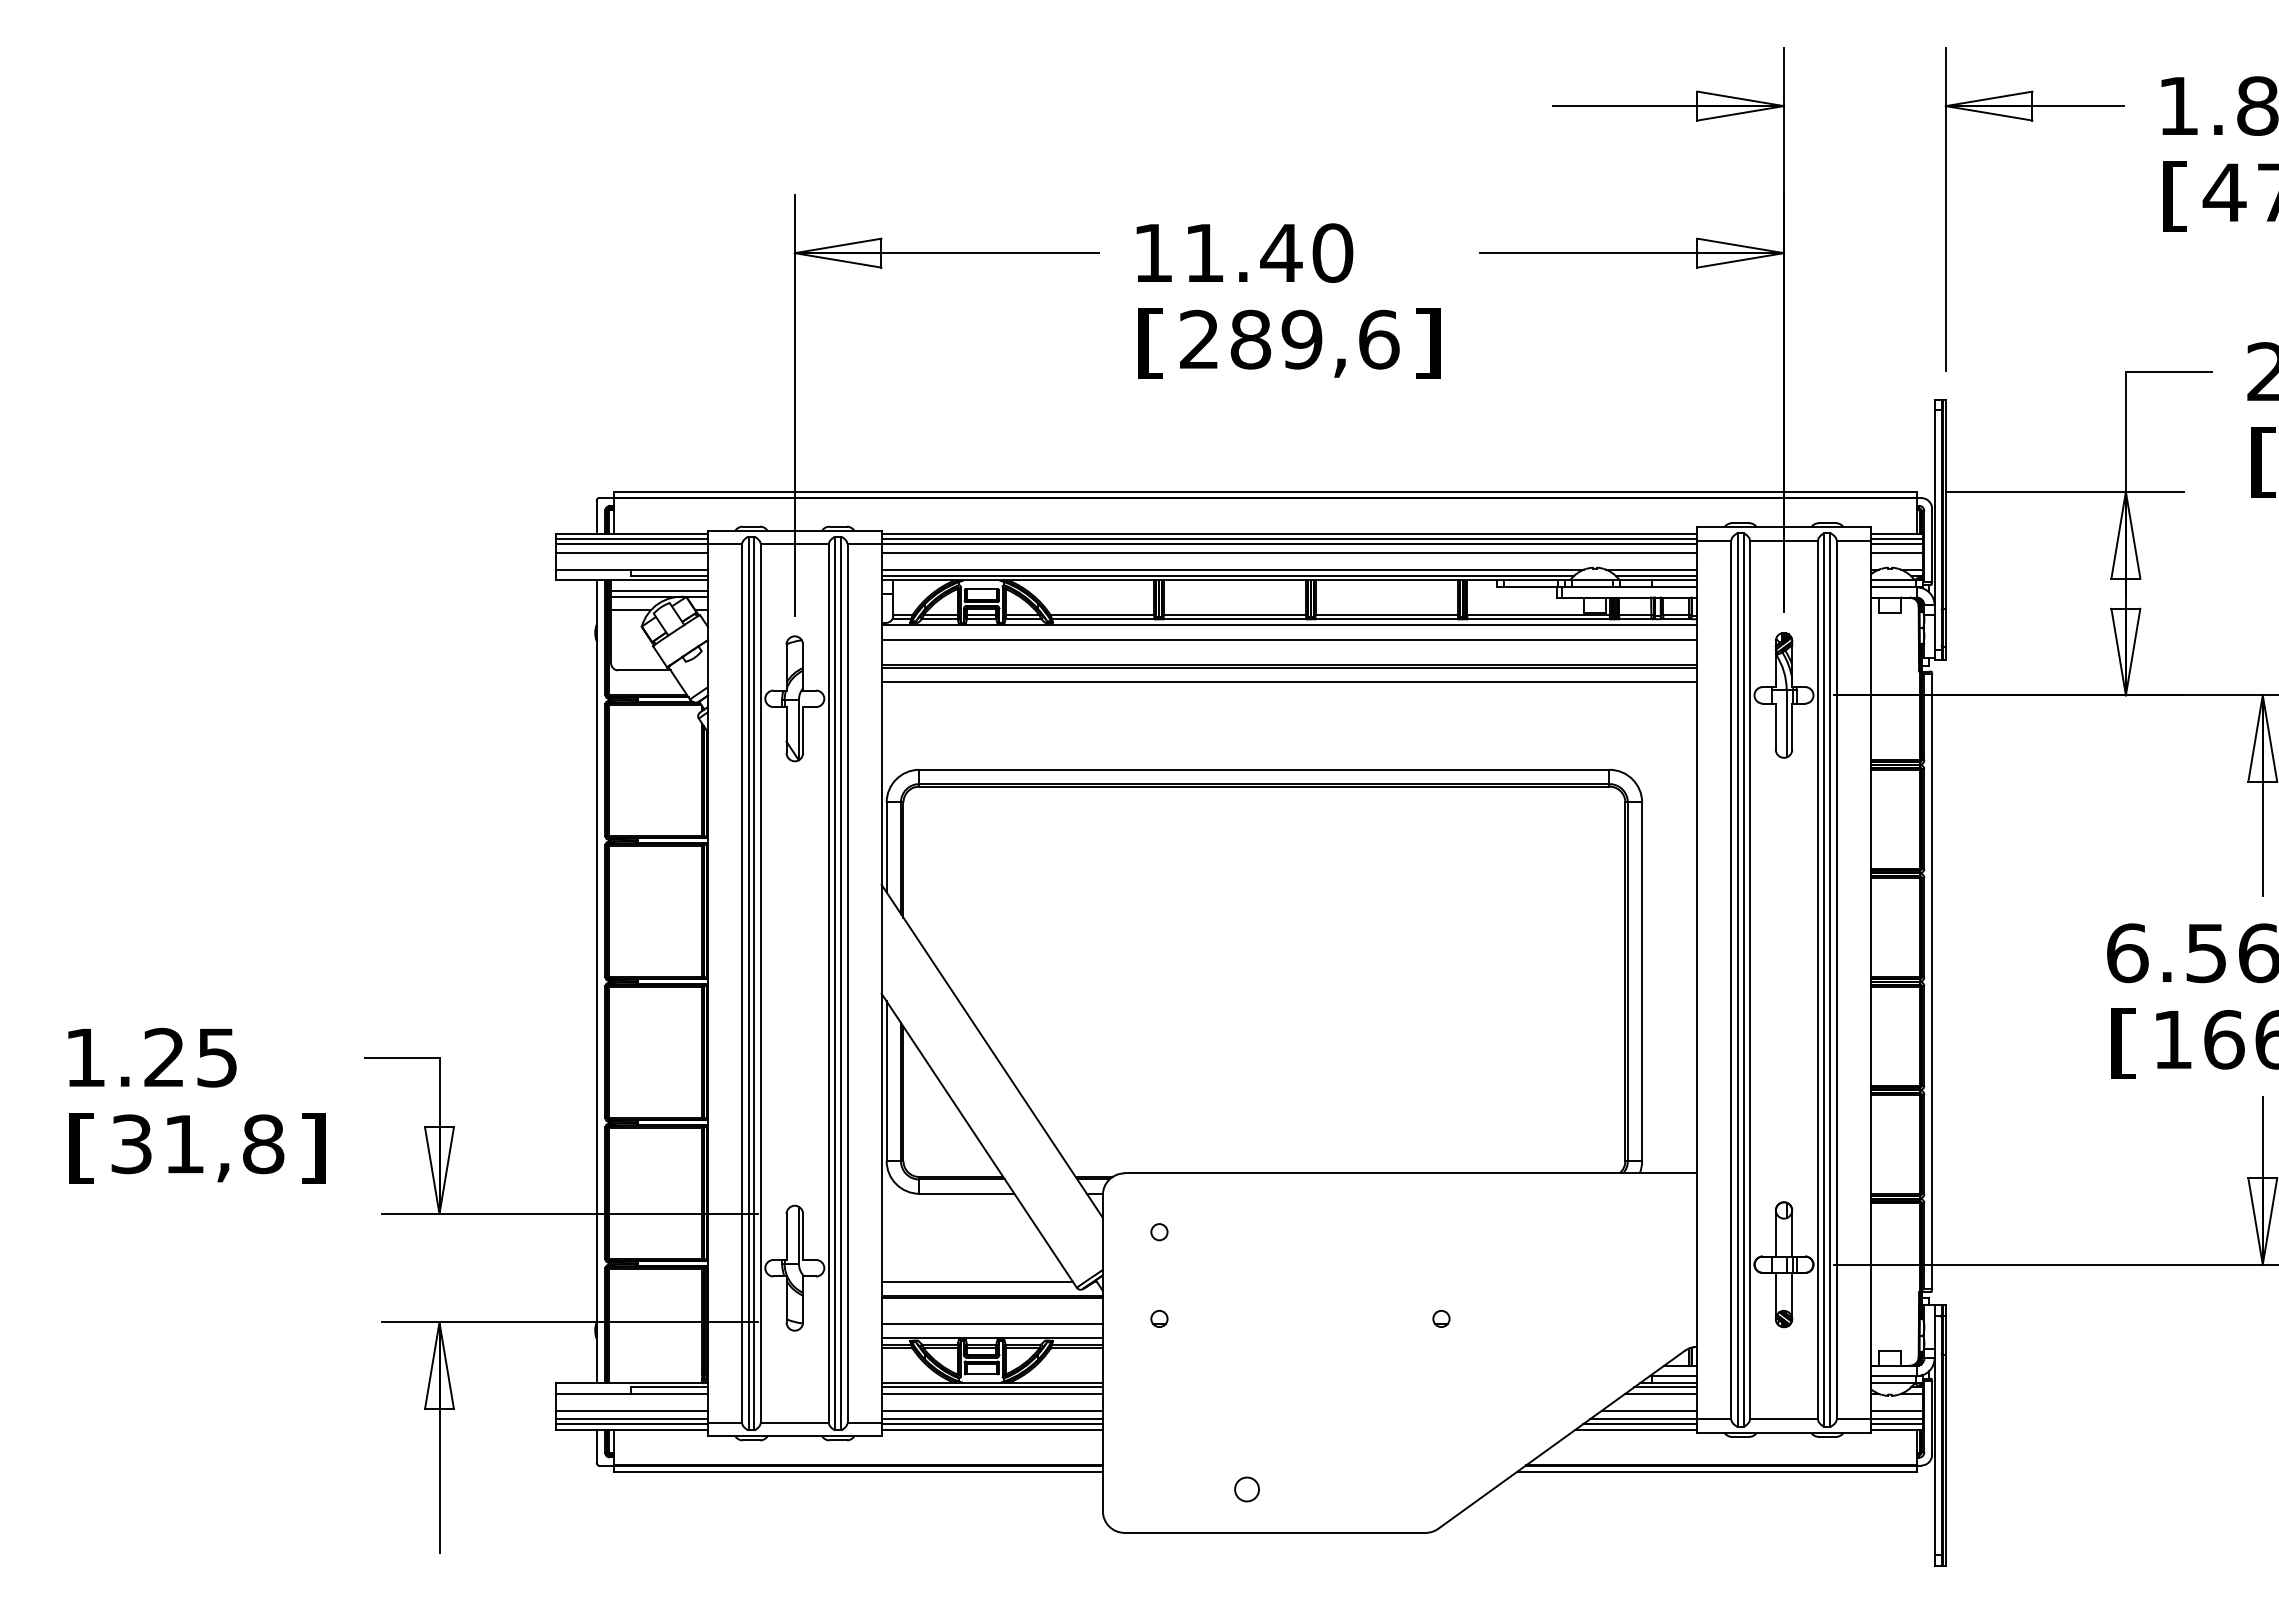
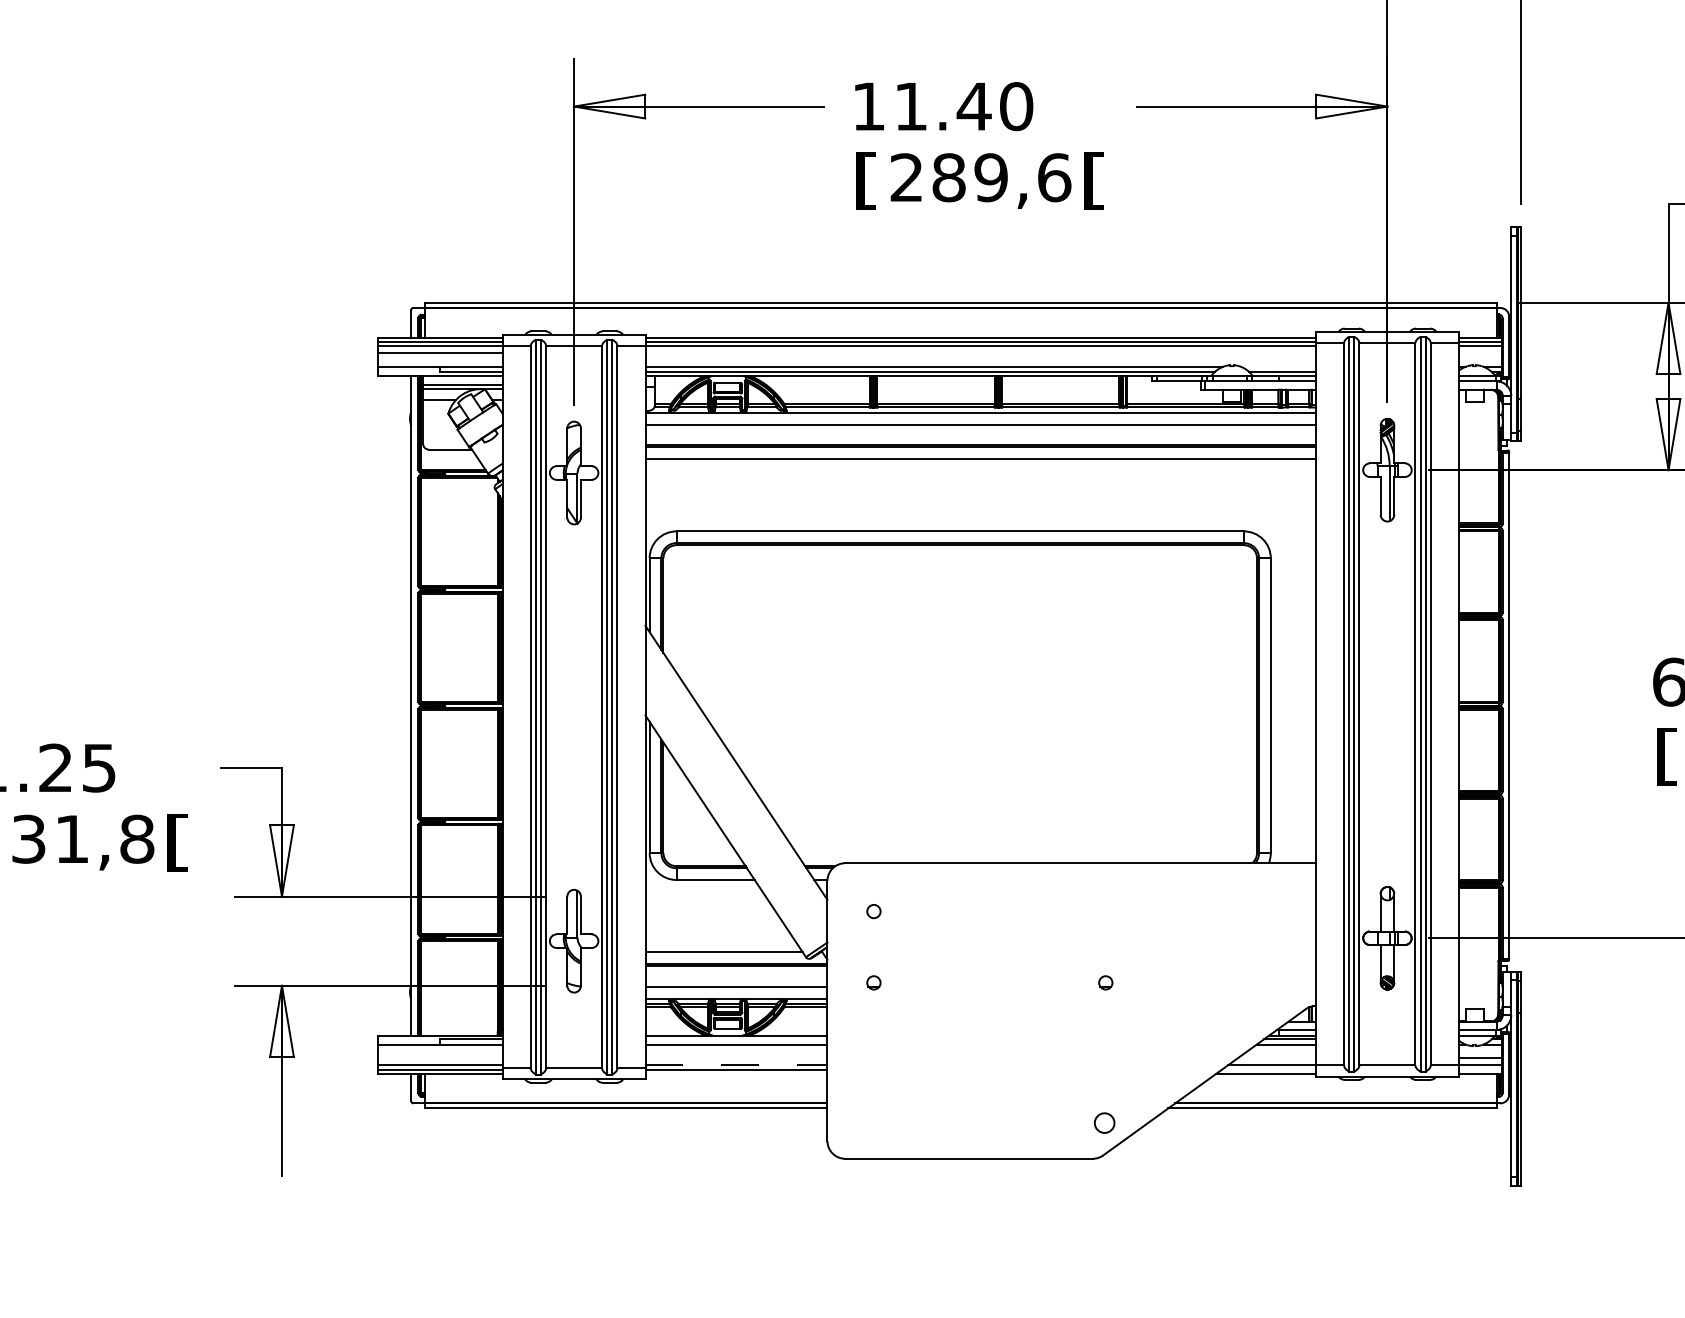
text: (1427, 343) -> (1094, 180), ] -> [
line: (1289, 552) -> (980, 352), removed
line: (1896, 552) -> (1479, 352), removed
line: (1651, 569) -> (1278, 366), removed
text: (312, 1148) -> (177, 842), ] -> [
line: (991, 1387) -> (735, 1039), removed
line: (632, 1410) -> (440, 1058), removed
line: (991, 1410) -> (735, 1058), removed
line: (1649, 1410) -> (1276, 1058), removed
line: (992, 1419) -> (736, 1065), solid -> dashed
line: (1640, 1424) -> (1269, 1069), removed
line: (1896, 1424) -> (1479, 1069), removed
line: (991, 1429) -> (735, 1073), removed
circle: (1246, 1489) -> (1104, 1123), moved

